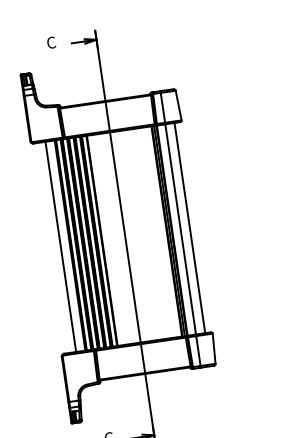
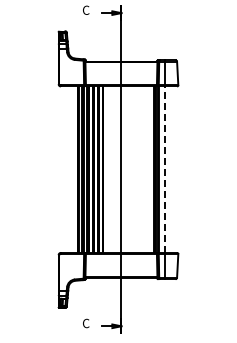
line: (189, 227) -> (172, 169), removed
line: (180, 229) -> (165, 169), solid -> dashed
line: (60, 246) -> (70, 169), removed

